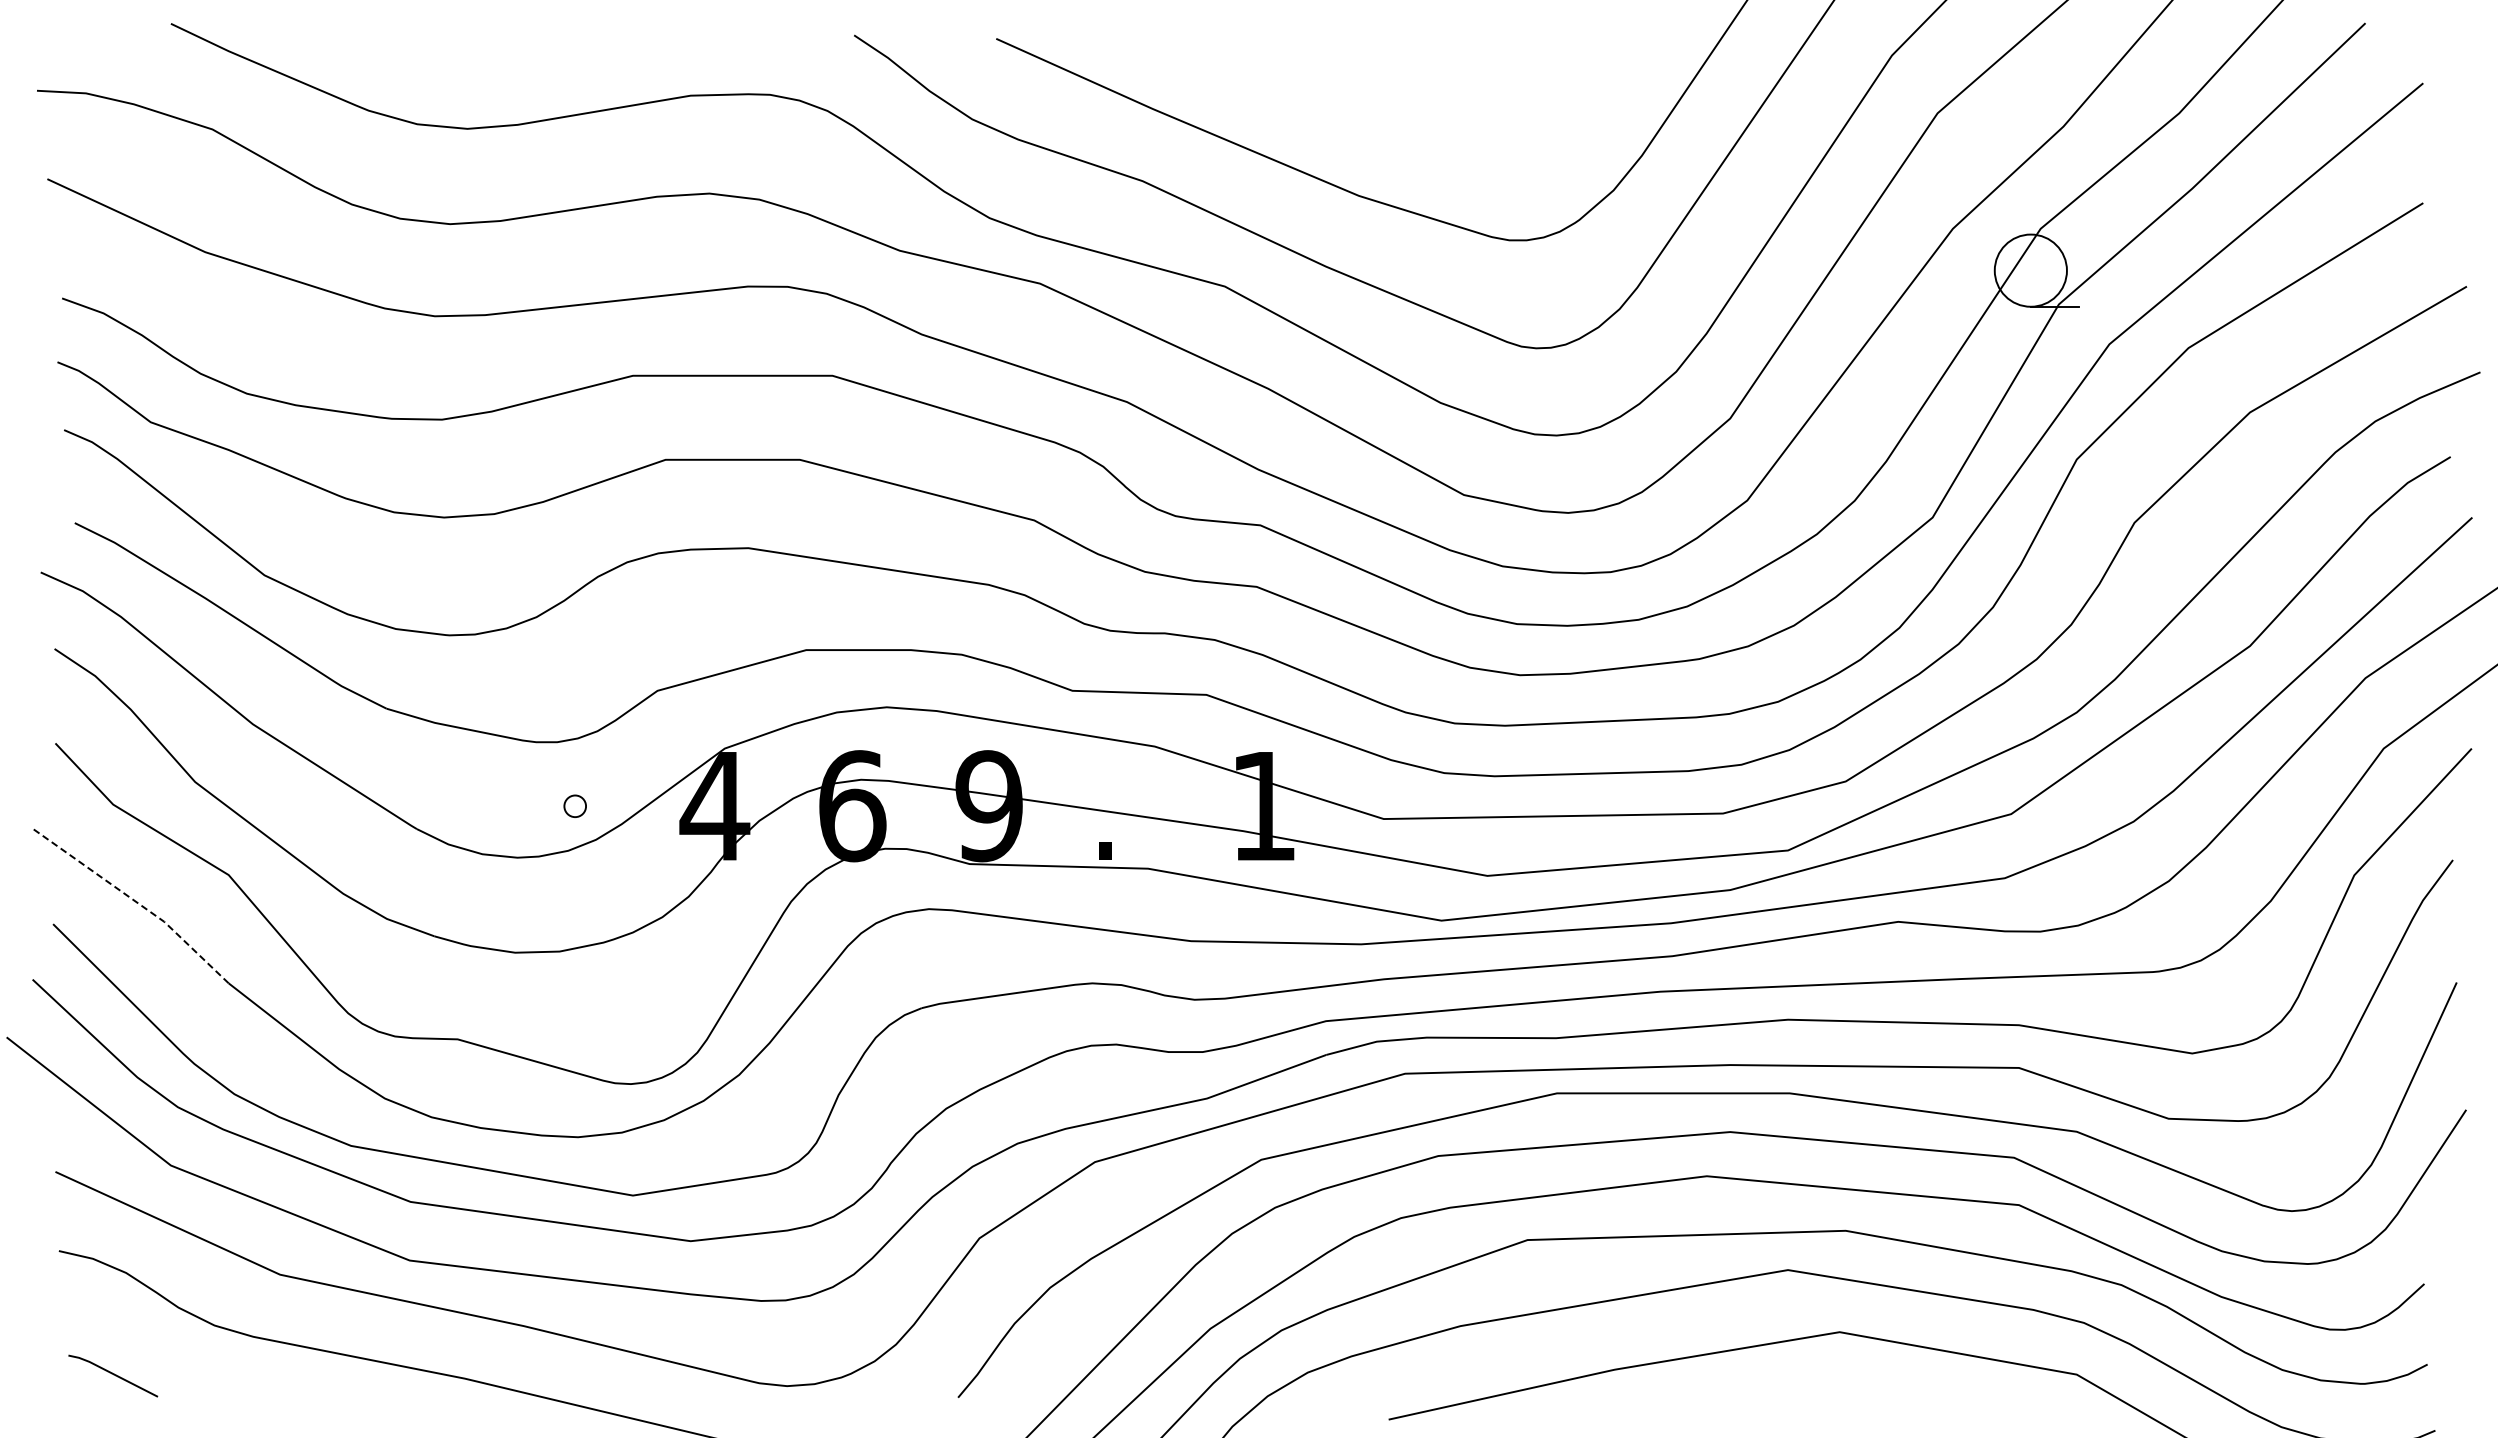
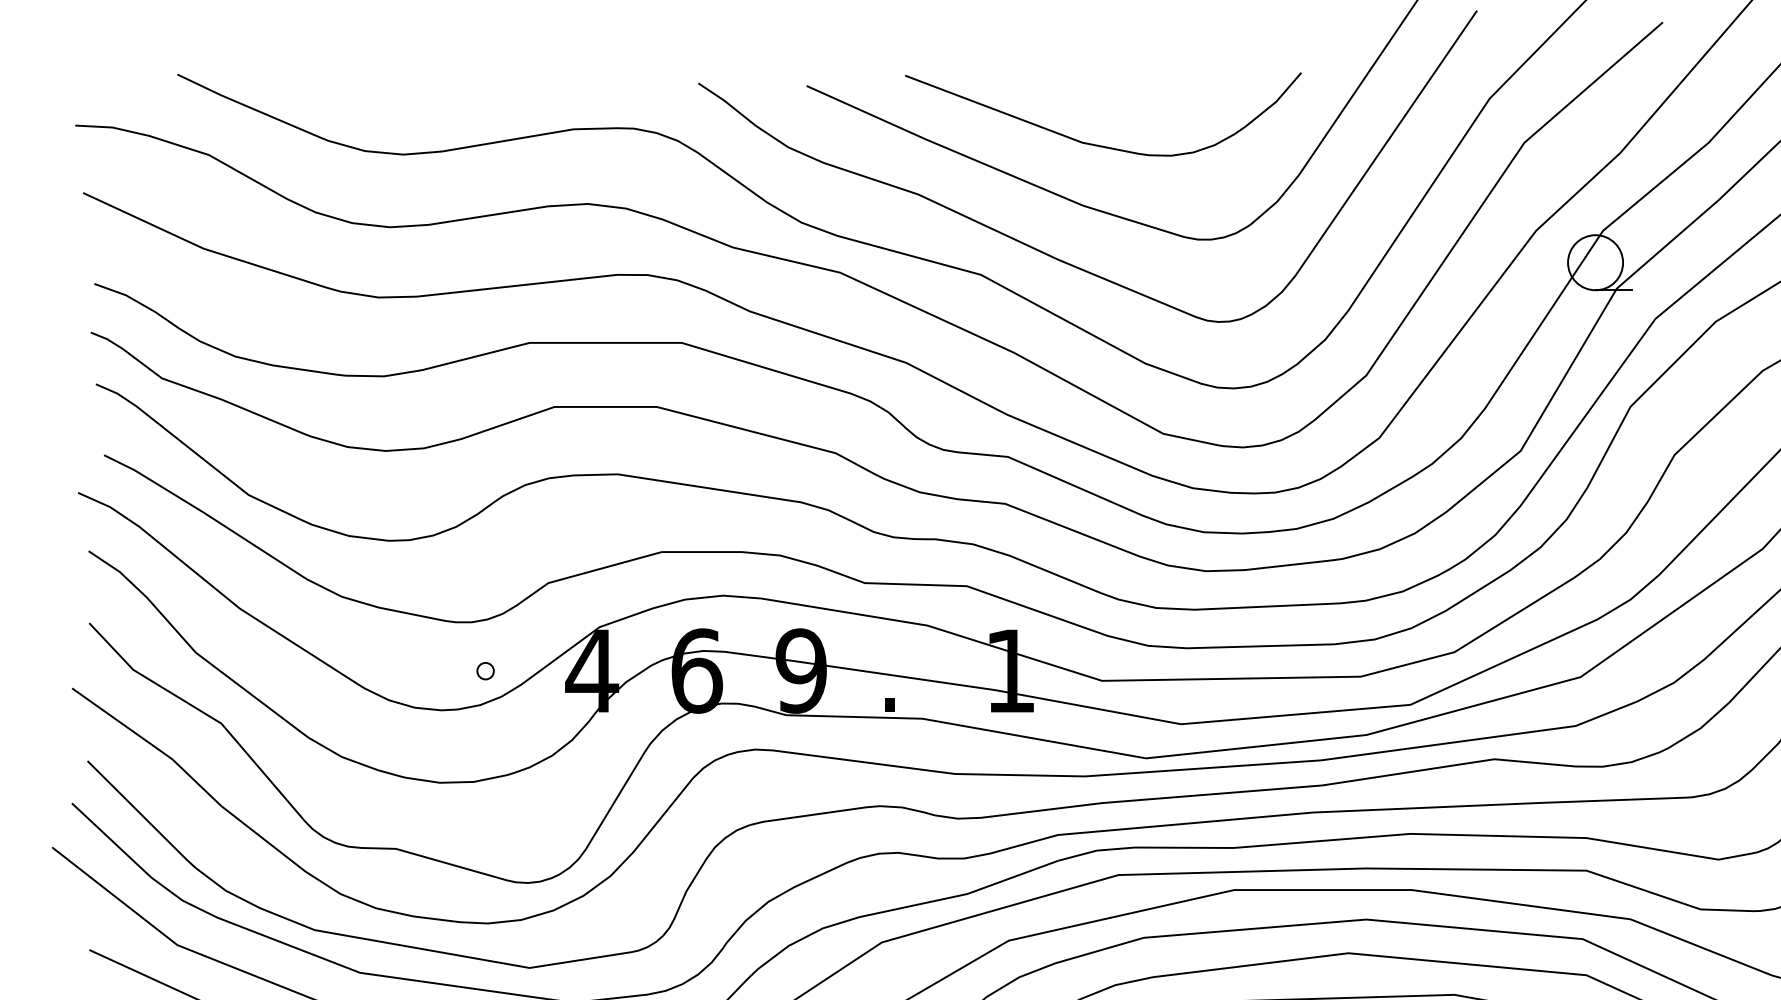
curve: (1375, 115) -> (1095, 144), added
line: (135, 901) -> (150, 743), dashed -> solid

